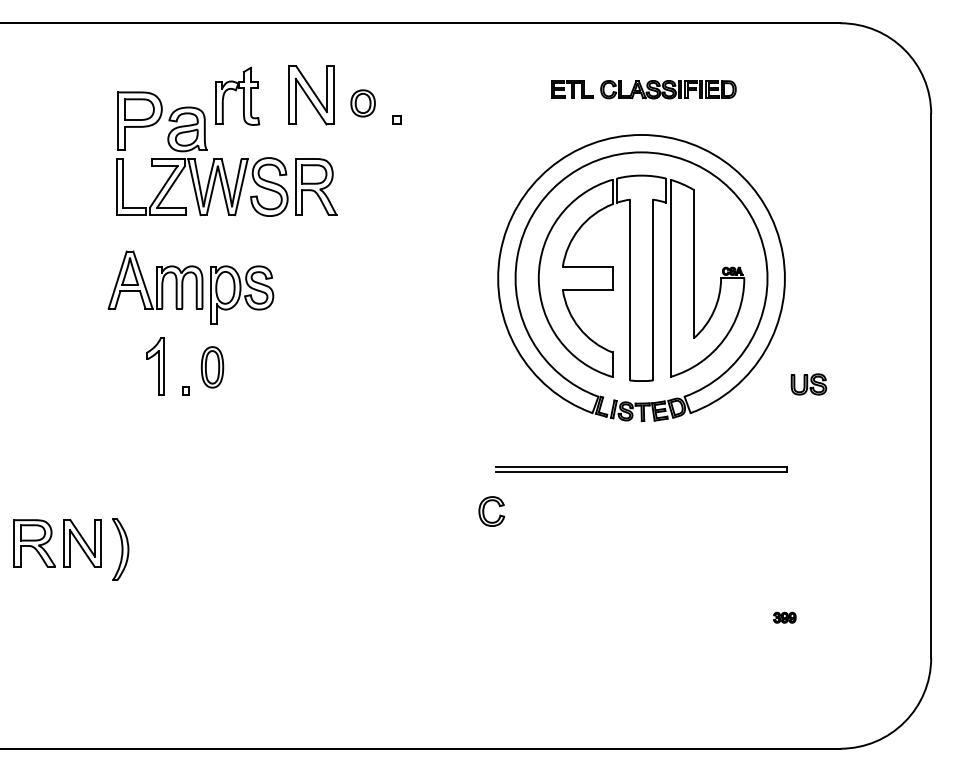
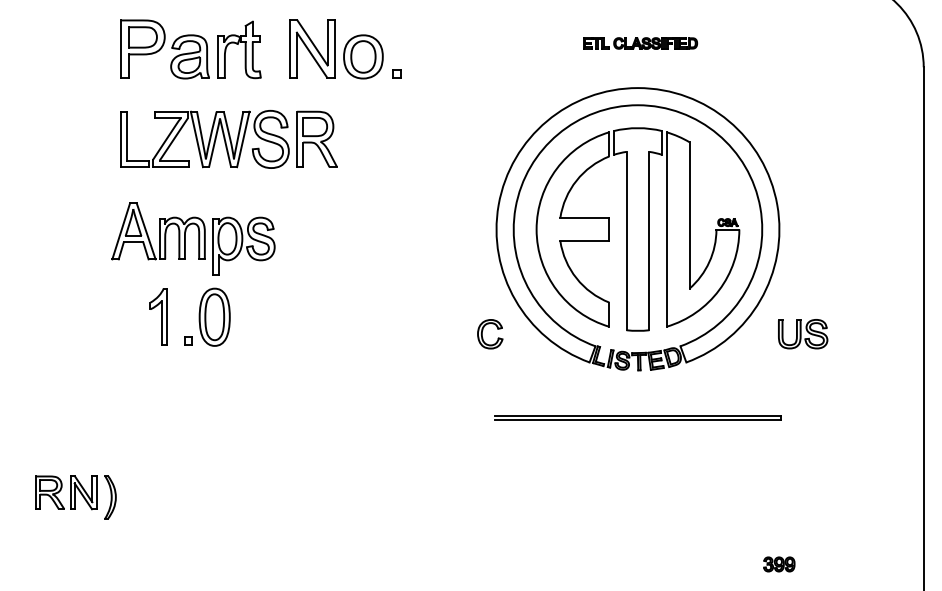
part: (644, 89) -> (640, 43), size x0.62
part: (362, 103) -> (362, 57), size x1.67
part: (162, 121) -> (165, 49), moved
part: (212, 367) -> (214, 317), size x1.43
part: (808, 384) -> (802, 334), size x1.43
part: (484, 511) -> (483, 334), moved
part: (71, 549) -> (75, 496), size x0.71
part: (784, 617) -> (779, 564), size x1.43

